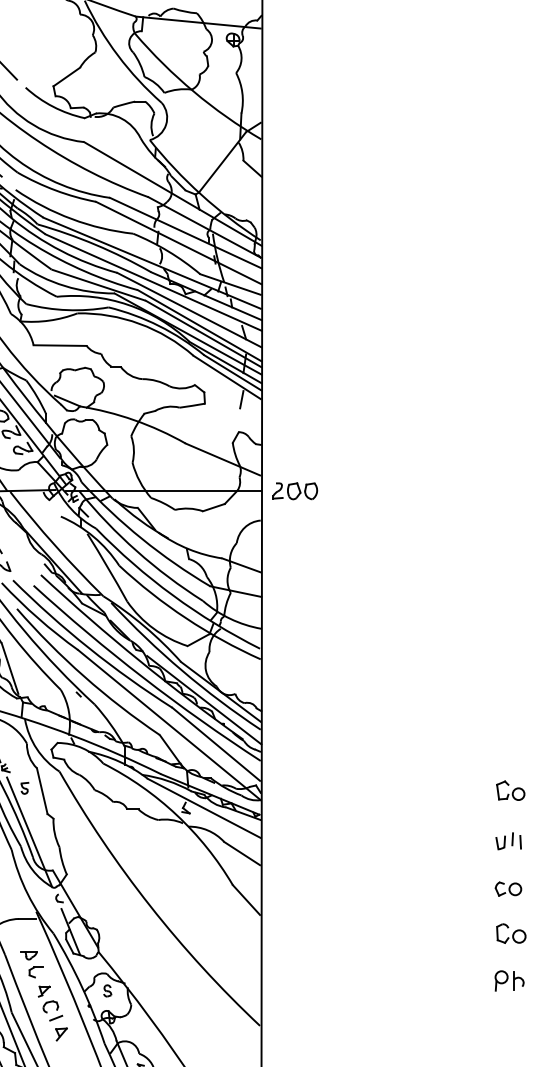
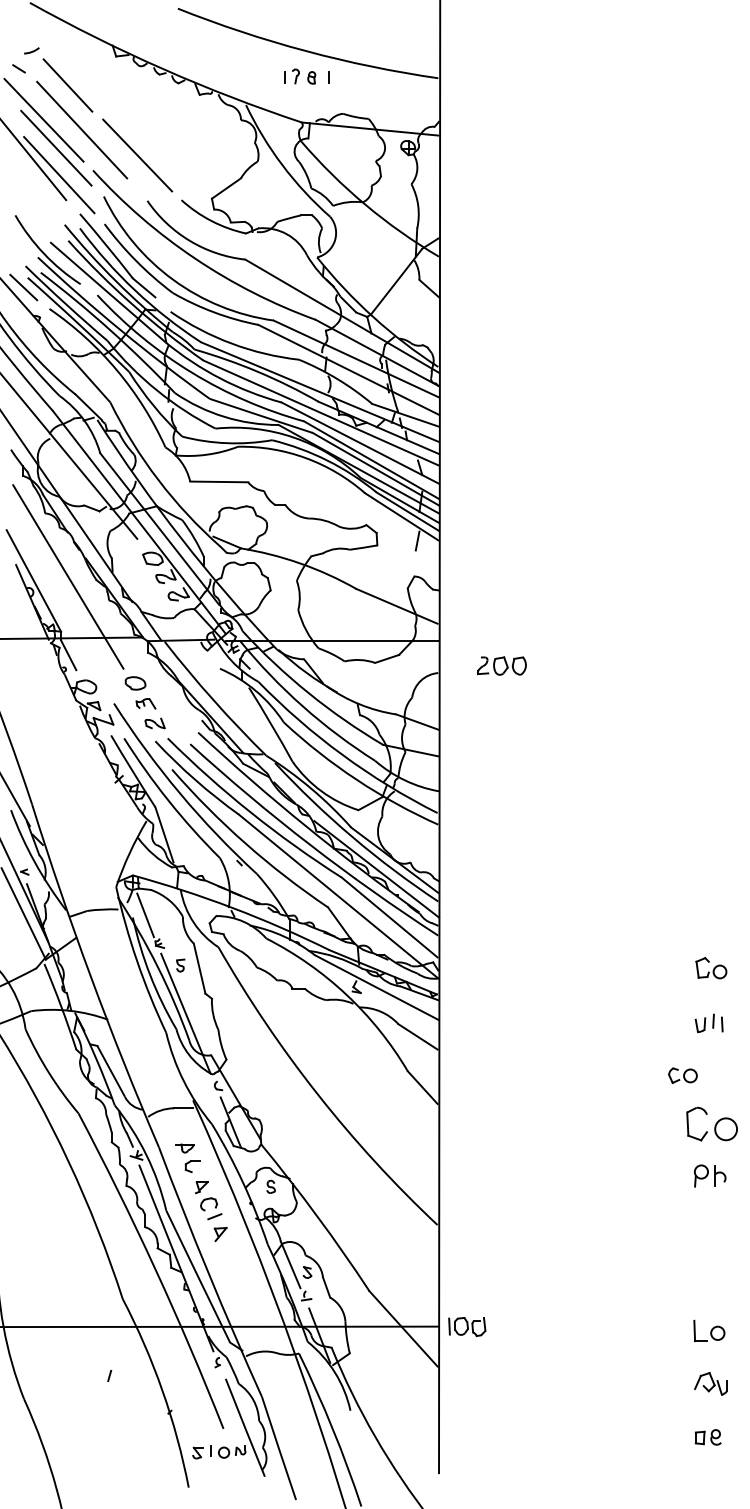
part: (294, 490) -> (501, 665), moved
part: (508, 888) -> (682, 1075), moved
part: (510, 933) -> (711, 1124), size x1.6

